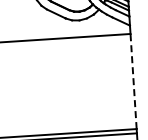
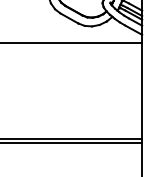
line: (133, 81) -> (142, 90), dashed -> solid

